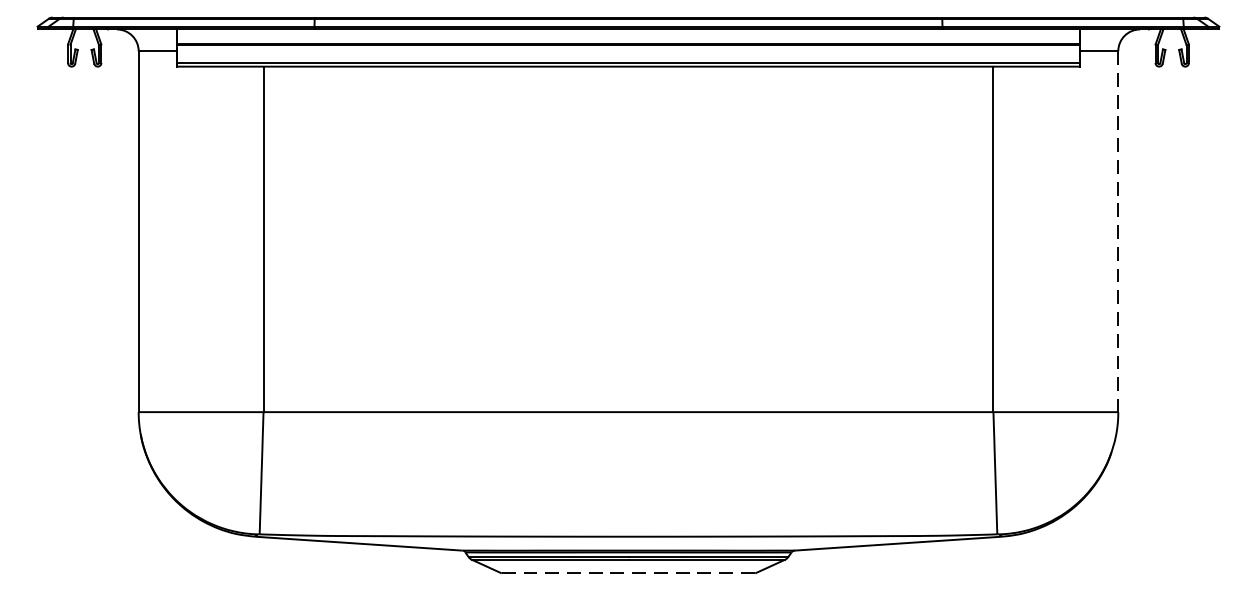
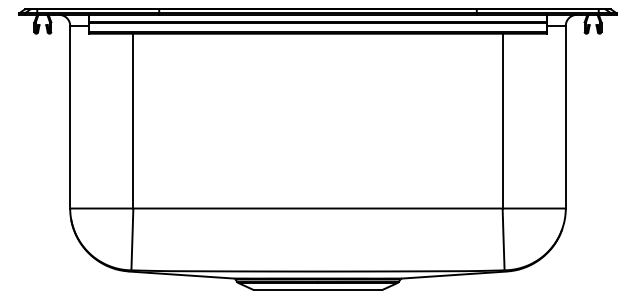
line: (1117, 232) -> (565, 117), dashed -> solid
line: (629, 574) -> (318, 290), dashed -> solid

